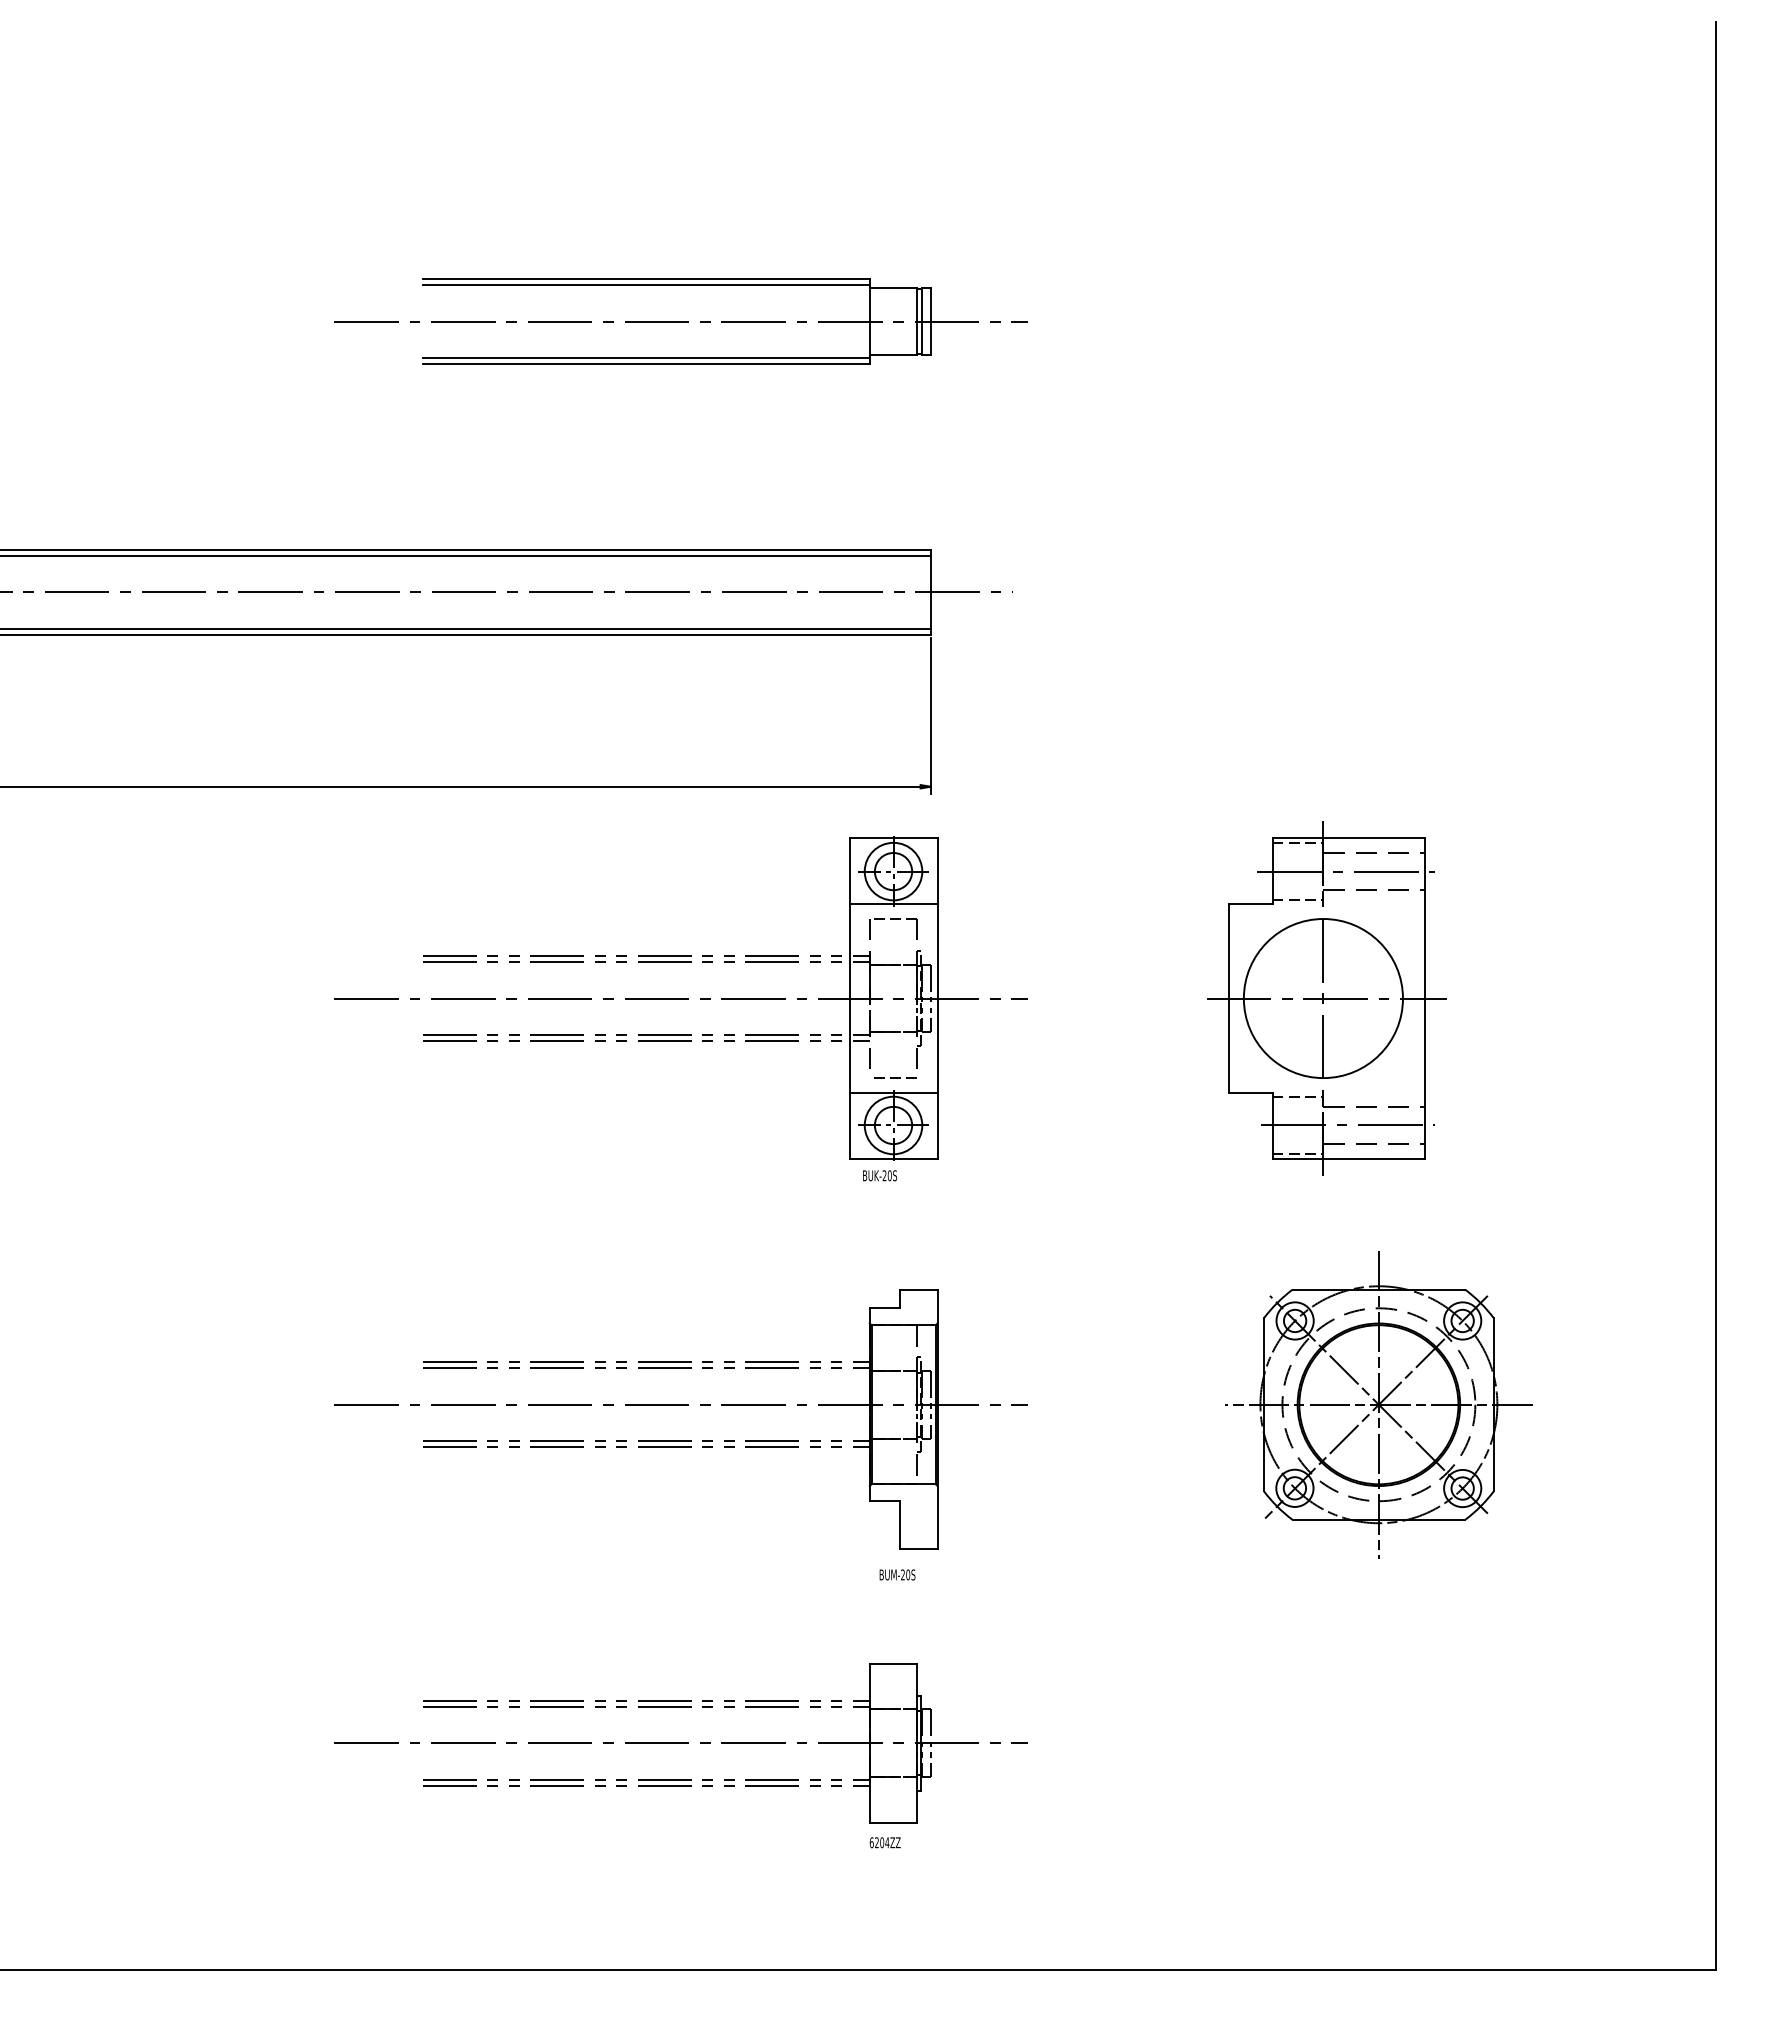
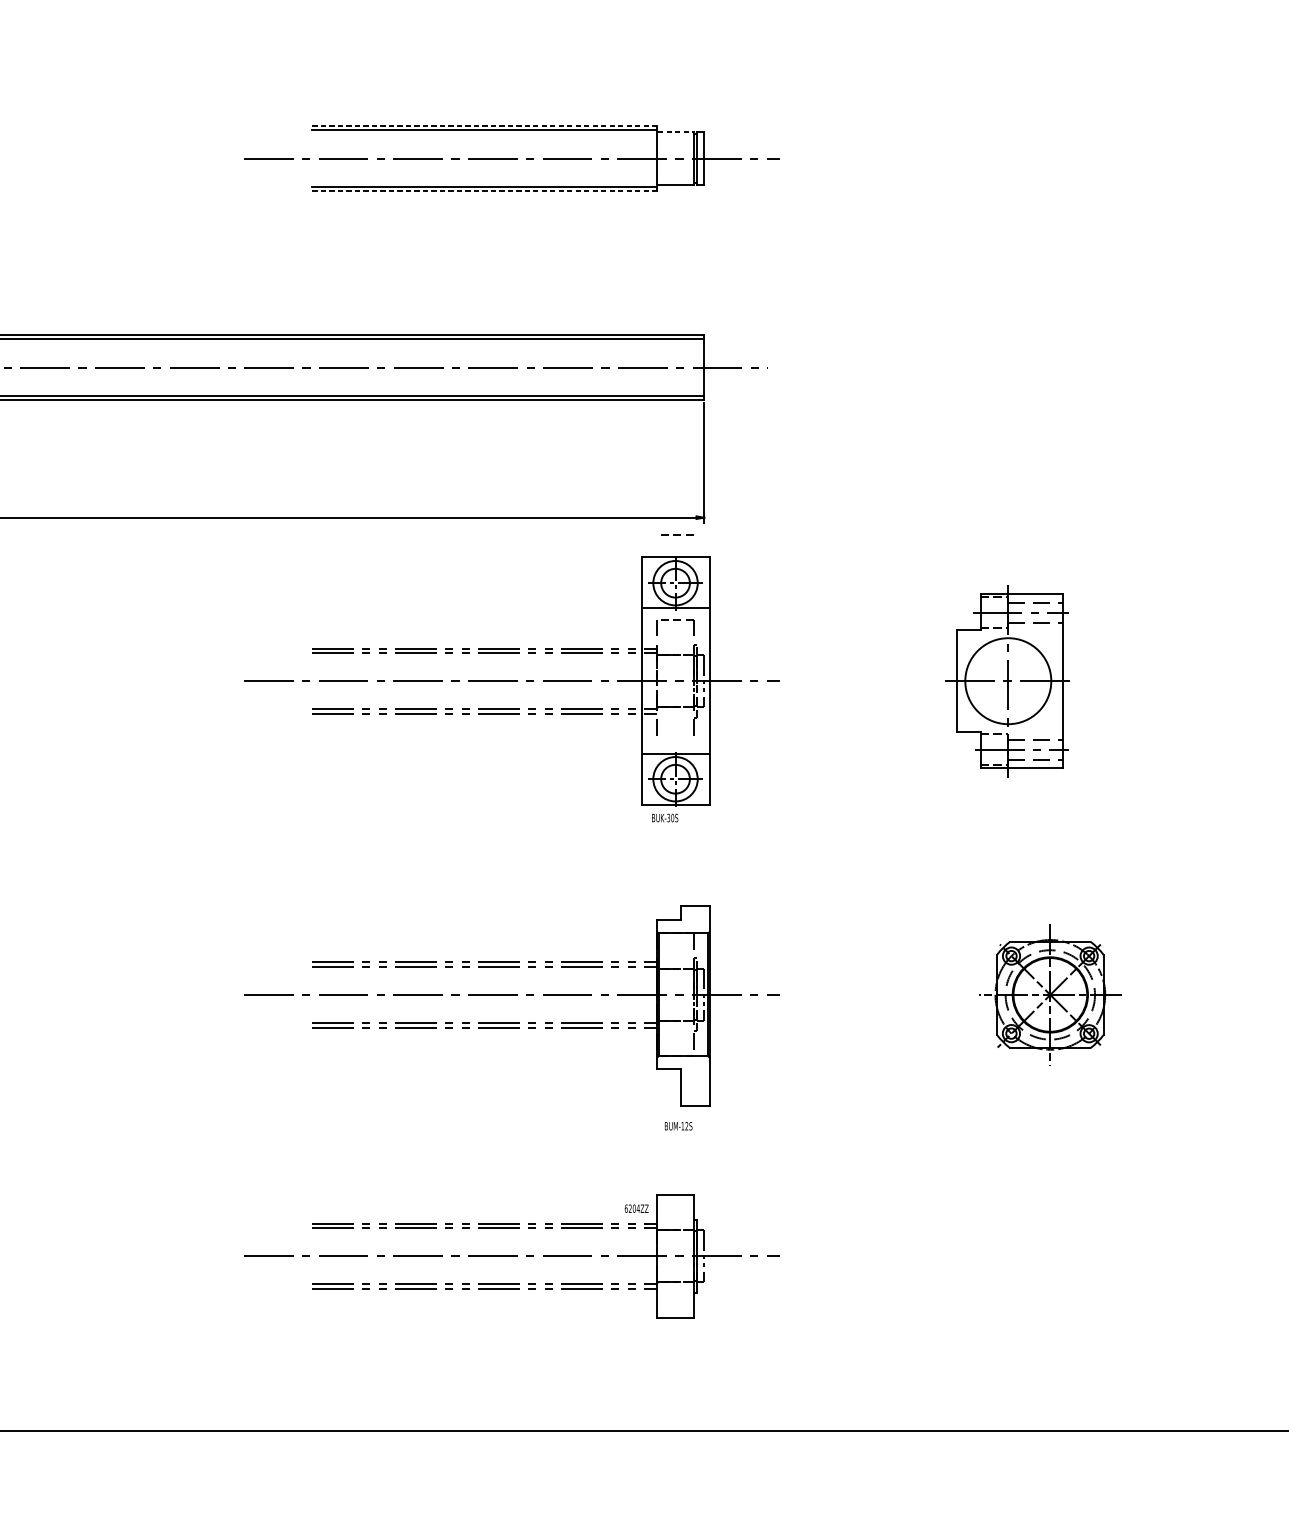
line: (646, 279) -> (484, 126), solid -> dashed
line: (894, 287) -> (676, 132), solid -> dashed
line: (646, 363) -> (484, 190), solid -> dashed
part: (1326, 998) -> (1009, 681), size x0.7
line: (895, 1077) -> (677, 534), moved
text: (884, 1176) -> (668, 818), BUK-20S -> BUK-30S
part: (1378, 1404) -> (1050, 994), size x0.6
text: (905, 1574) -> (684, 1125), BUM-20S -> BUM-12S
text: (884, 1842) -> (636, 1208), moved

